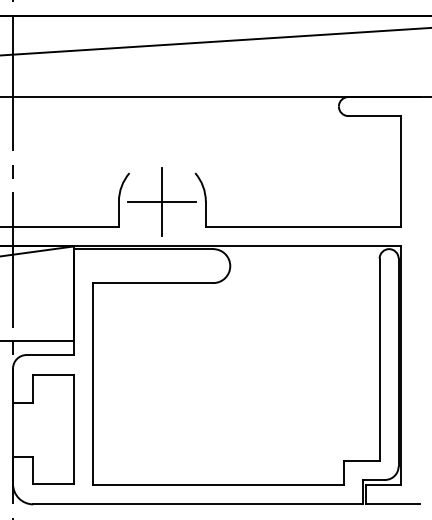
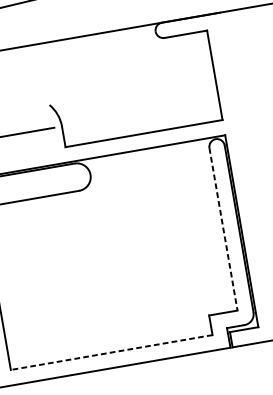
line: (162, 201) -> (27, 132), removed
line: (379, 360) -> (223, 229), solid -> dashed
line: (218, 485) -> (111, 352), solid -> dashed

